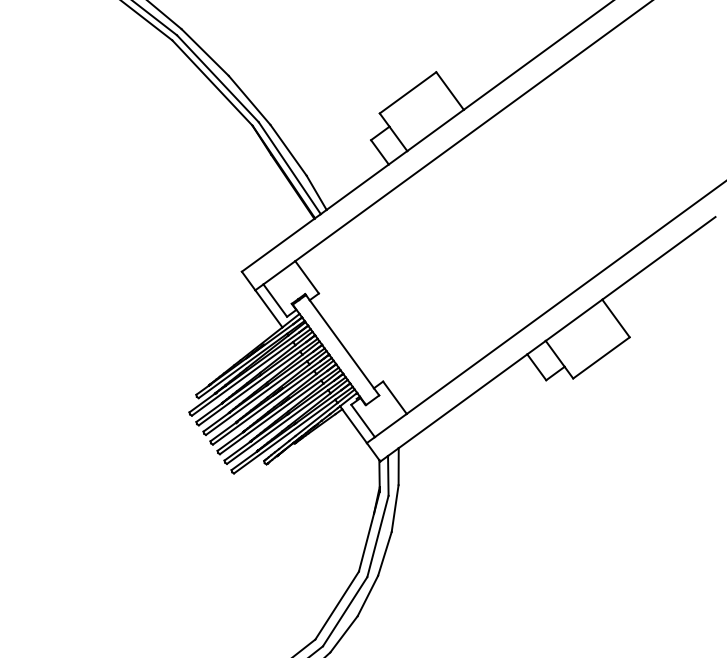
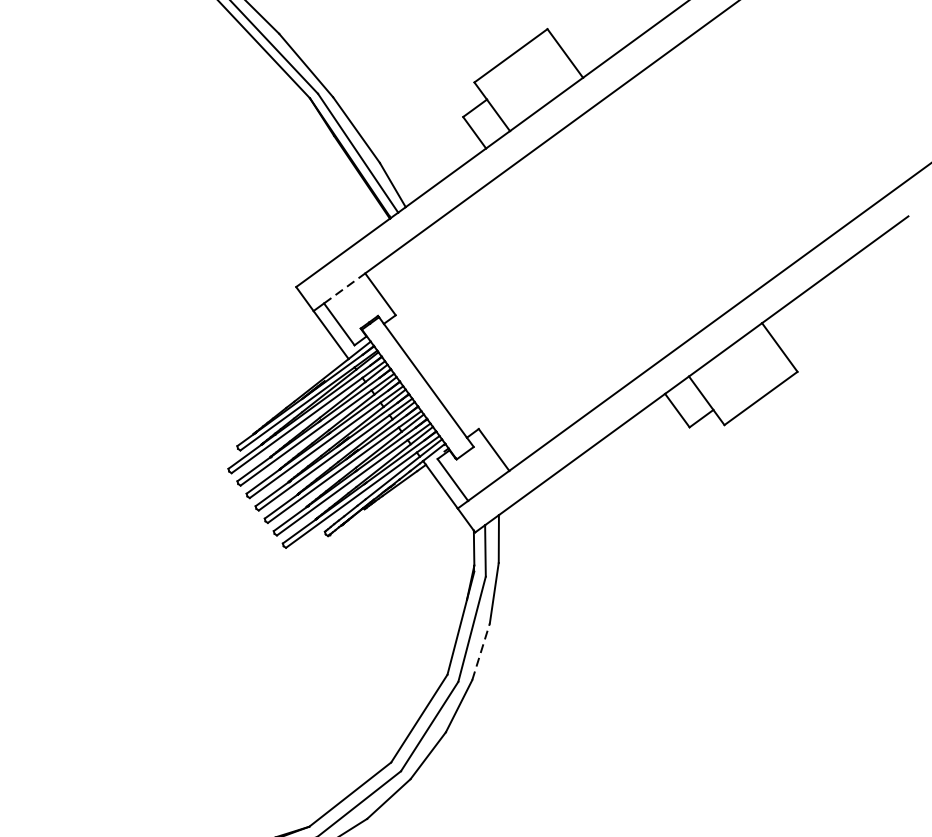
line: (279, 272) -> (344, 288), solid -> dashed
line: (384, 553) -> (480, 651), solid -> dashed

